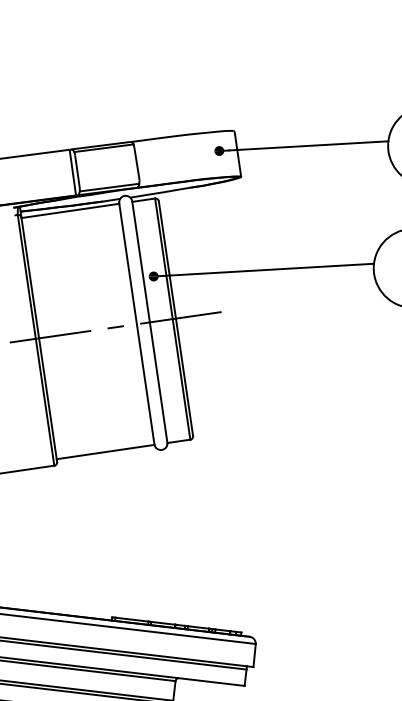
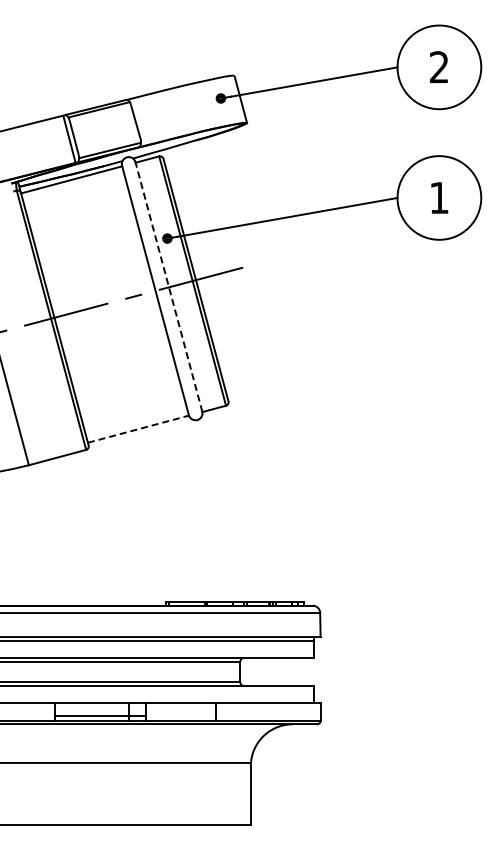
line: (149, 321) -> (168, 286), solid -> dashed
line: (105, 452) -> (138, 429), solid -> dashed

